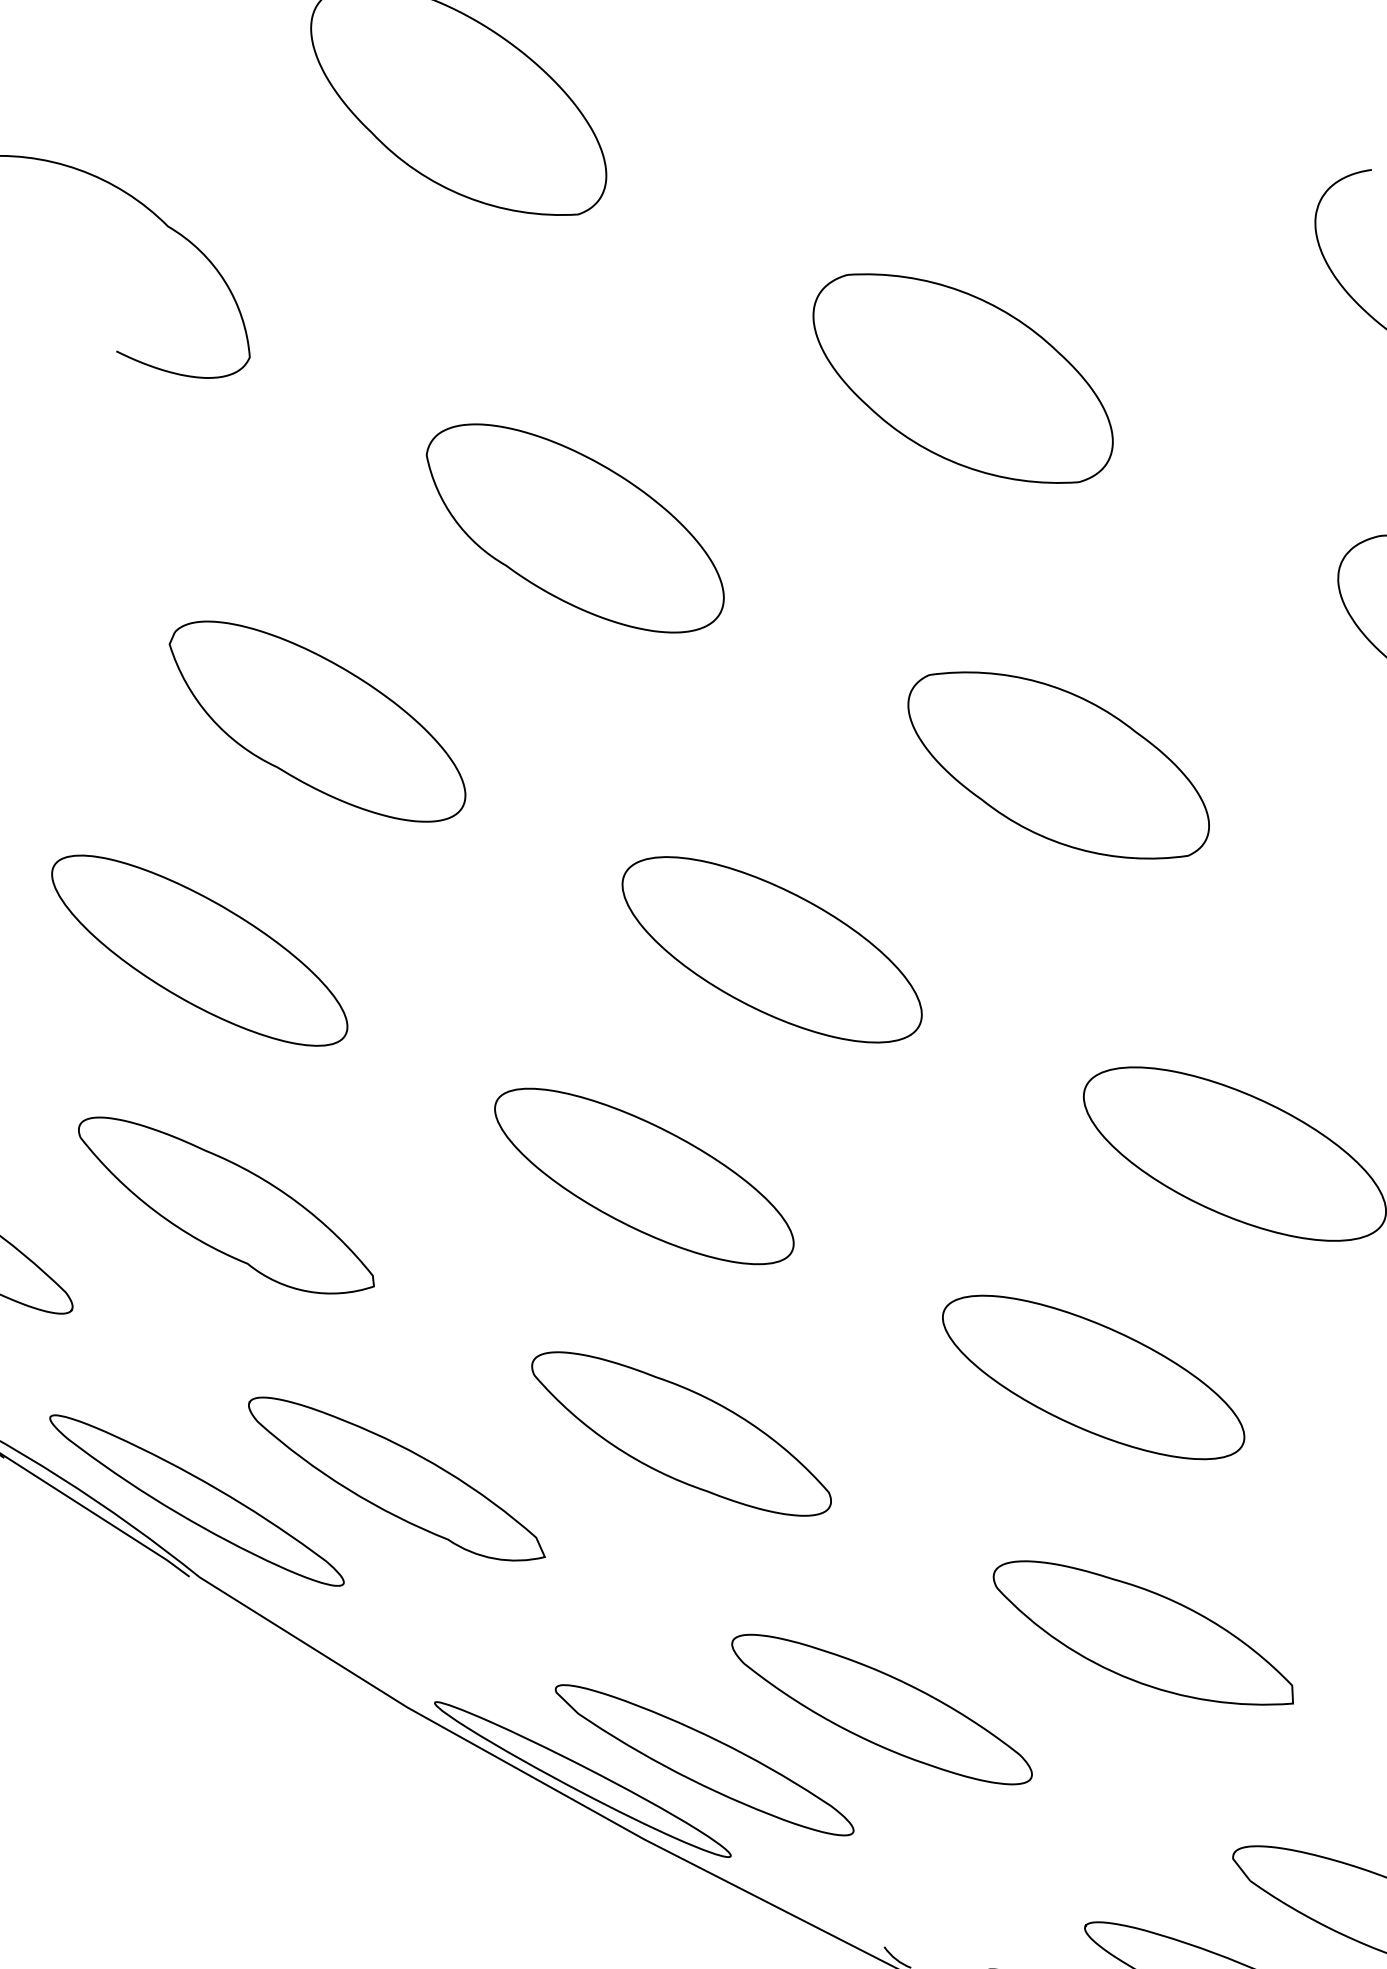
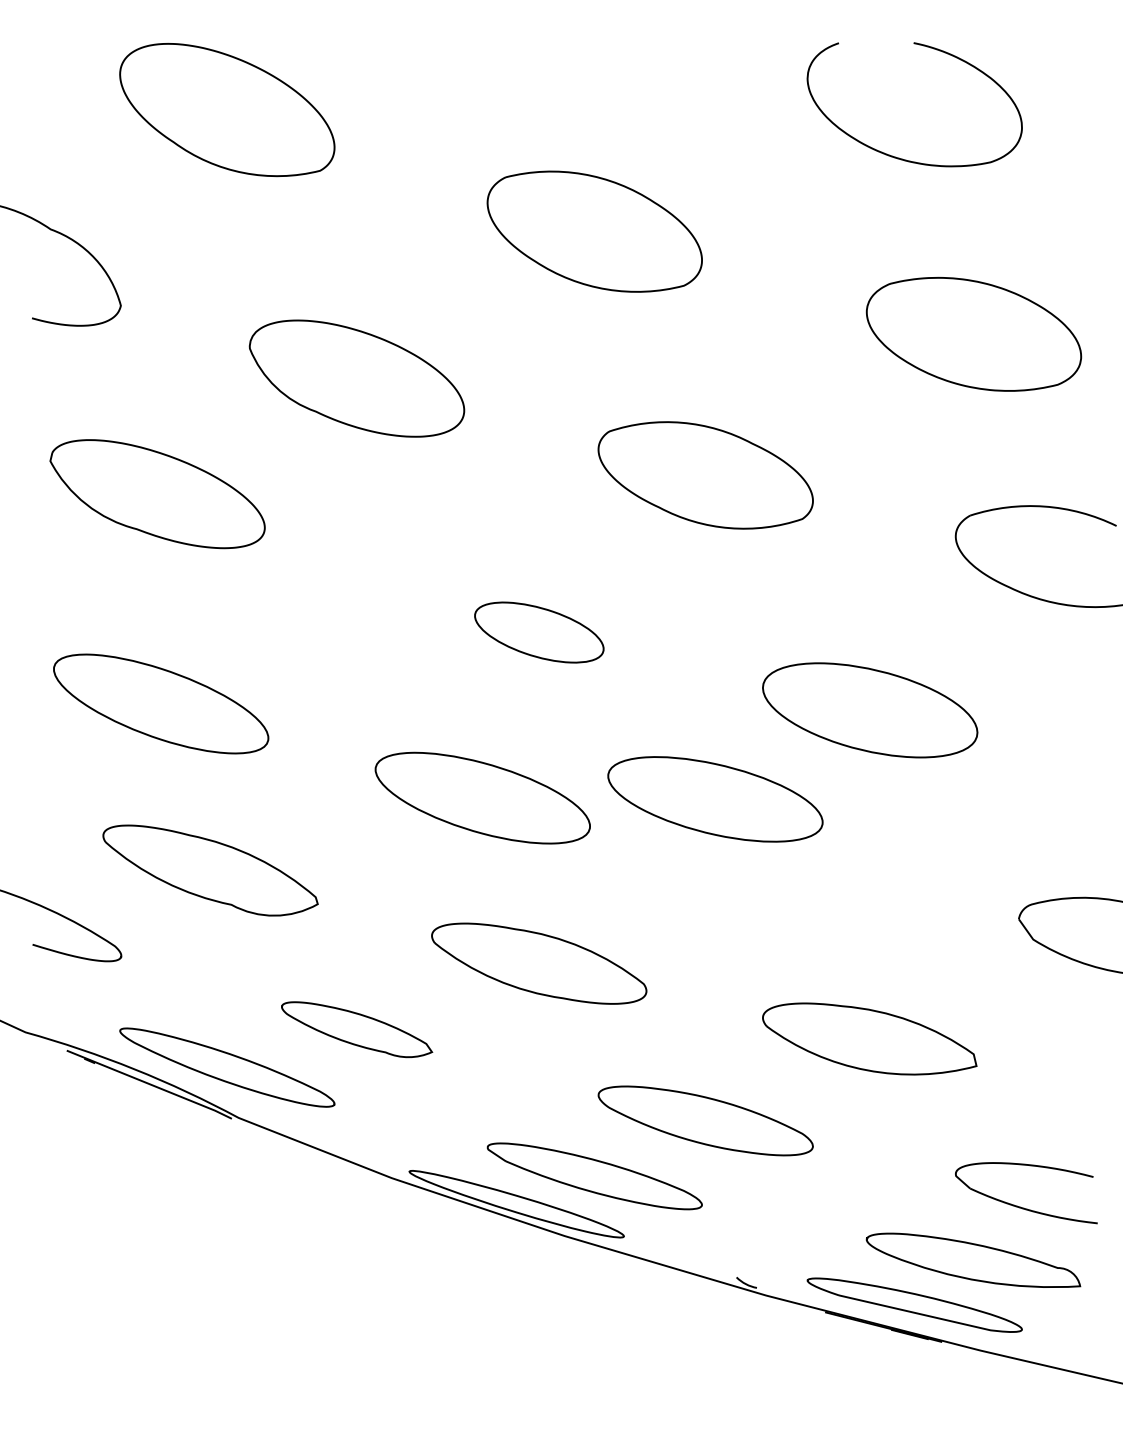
part: (317, 722) -> (157, 494), moved
part: (772, 949) -> (539, 632), size x0.6
part: (1093, 1377) -> (715, 799), moved
part: (396, 1480) -> (356, 1029), size x0.7

